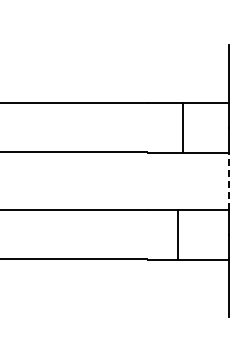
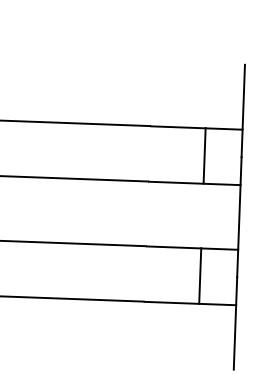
line: (183, 127) -> (204, 155), moved
line: (229, 181) -> (239, 217), dashed -> solid
line: (178, 234) -> (200, 275), moved

